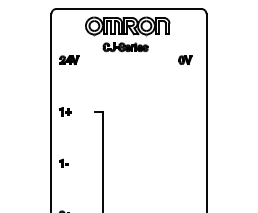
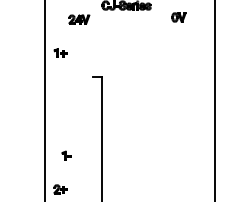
part: (69, 59) -> (79, 18), moved
part: (185, 59) -> (179, 16), moved
part: (65, 111) -> (60, 52), moved
part: (63, 162) -> (66, 154), moved

